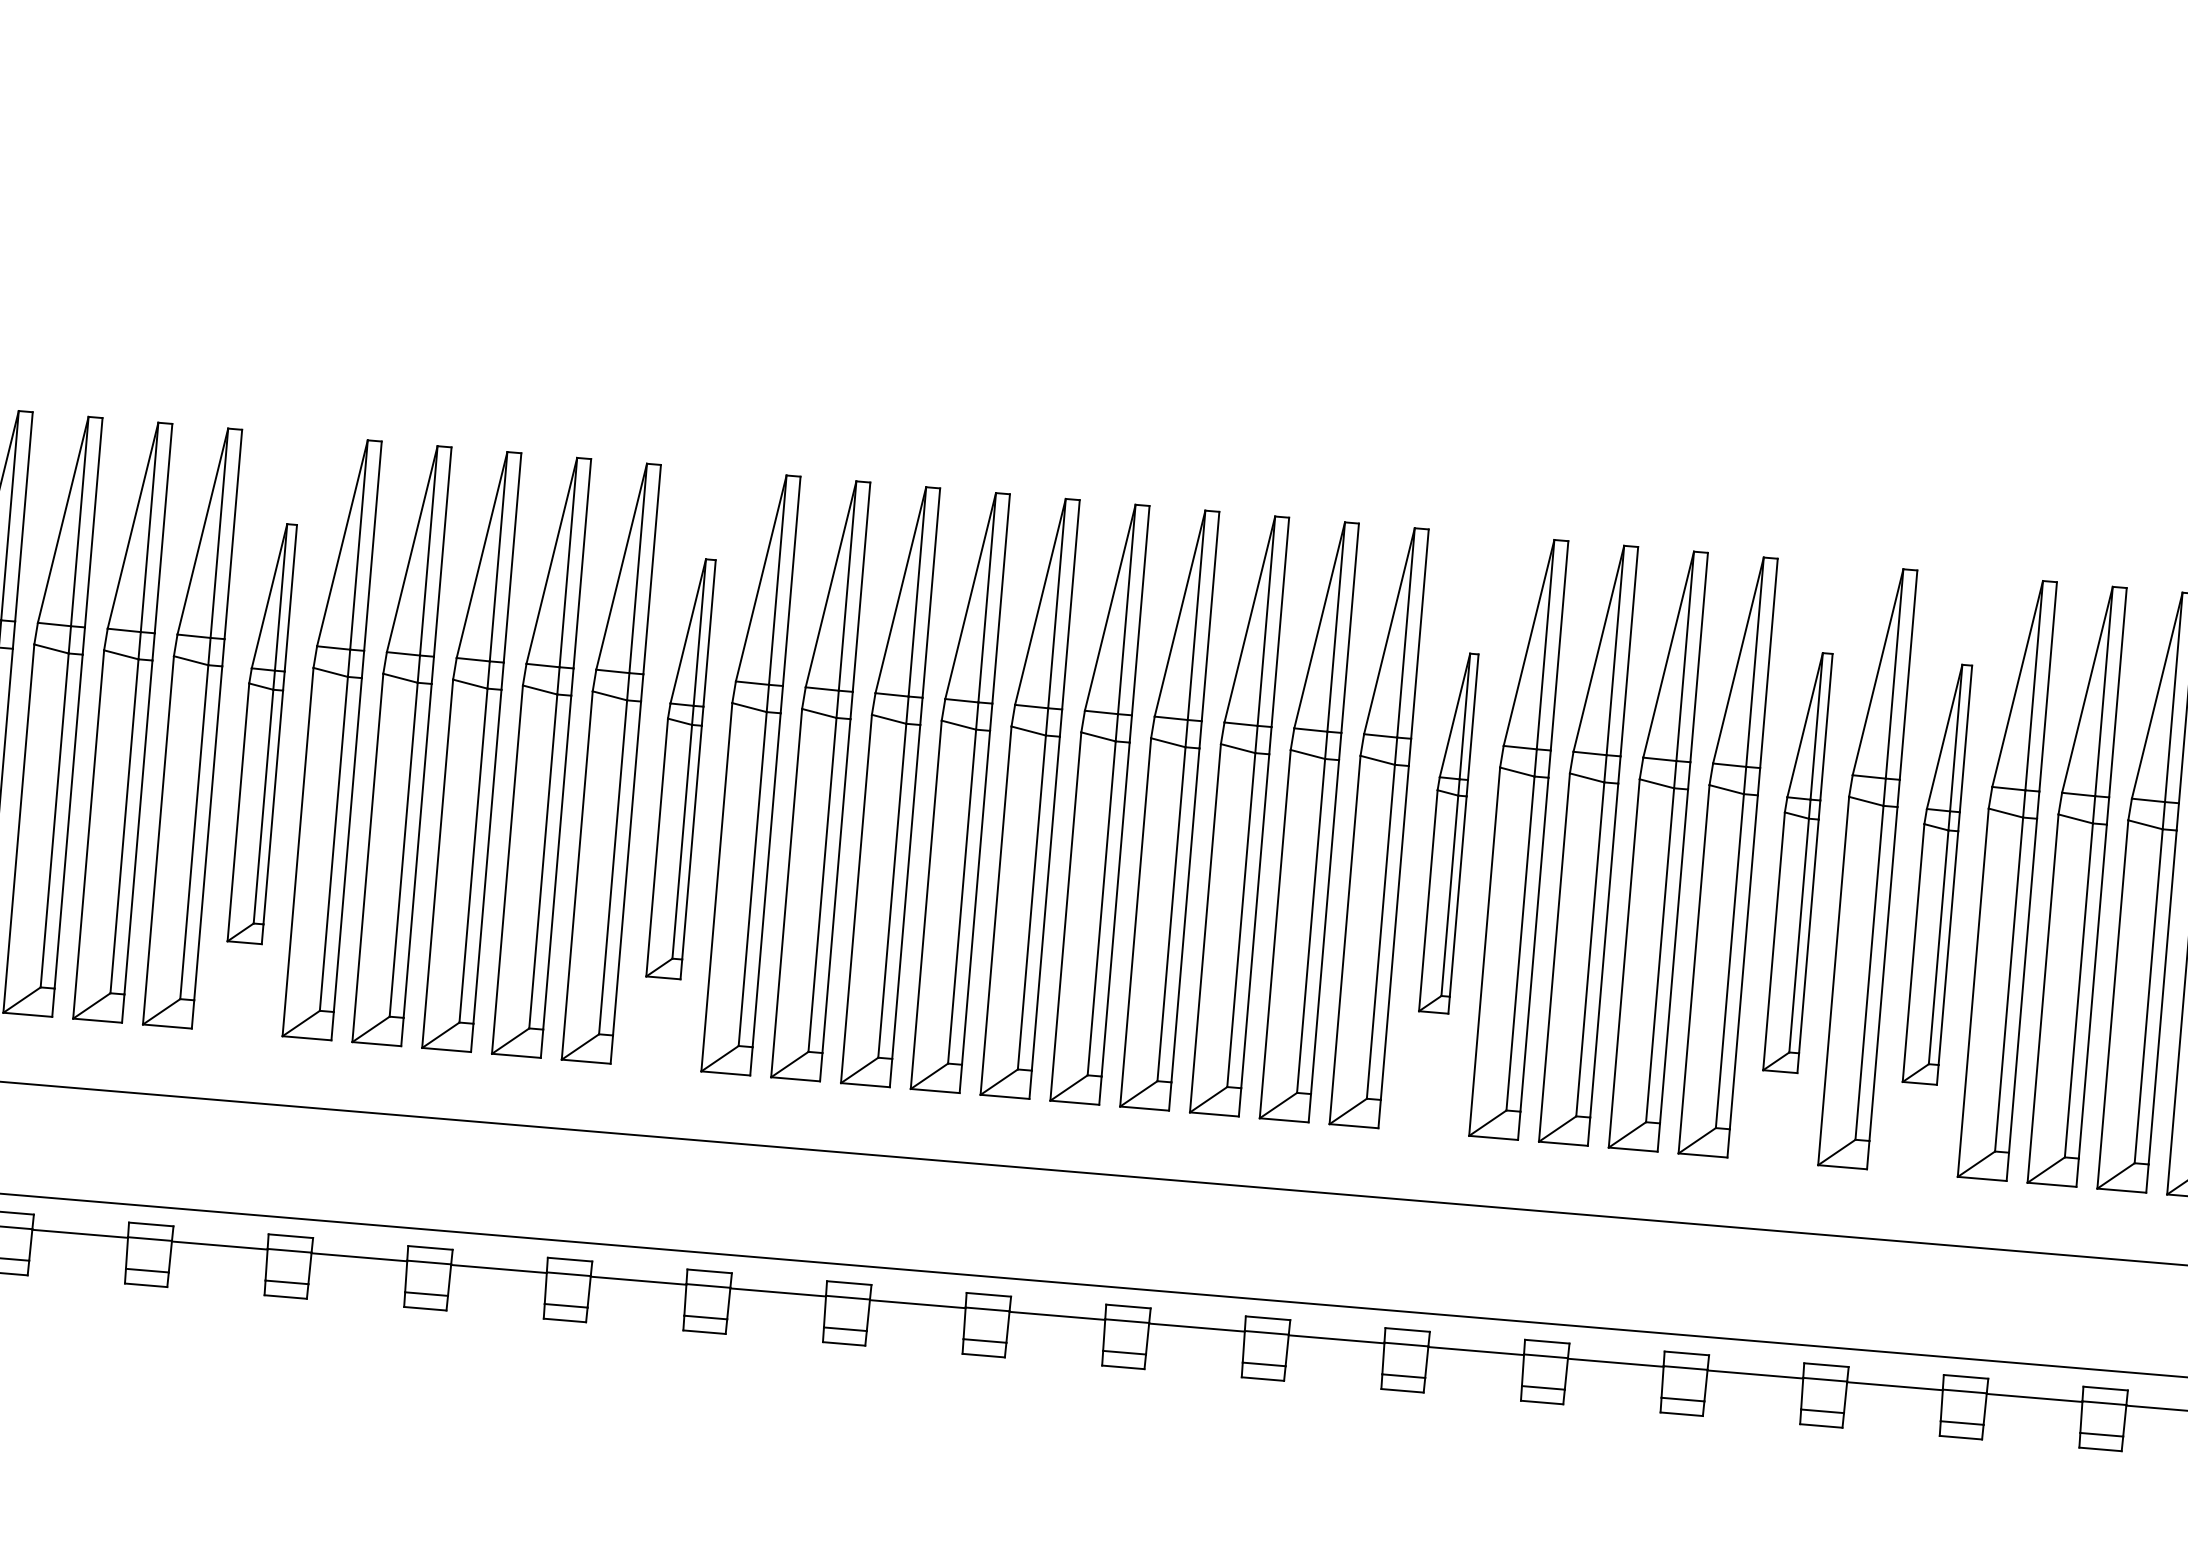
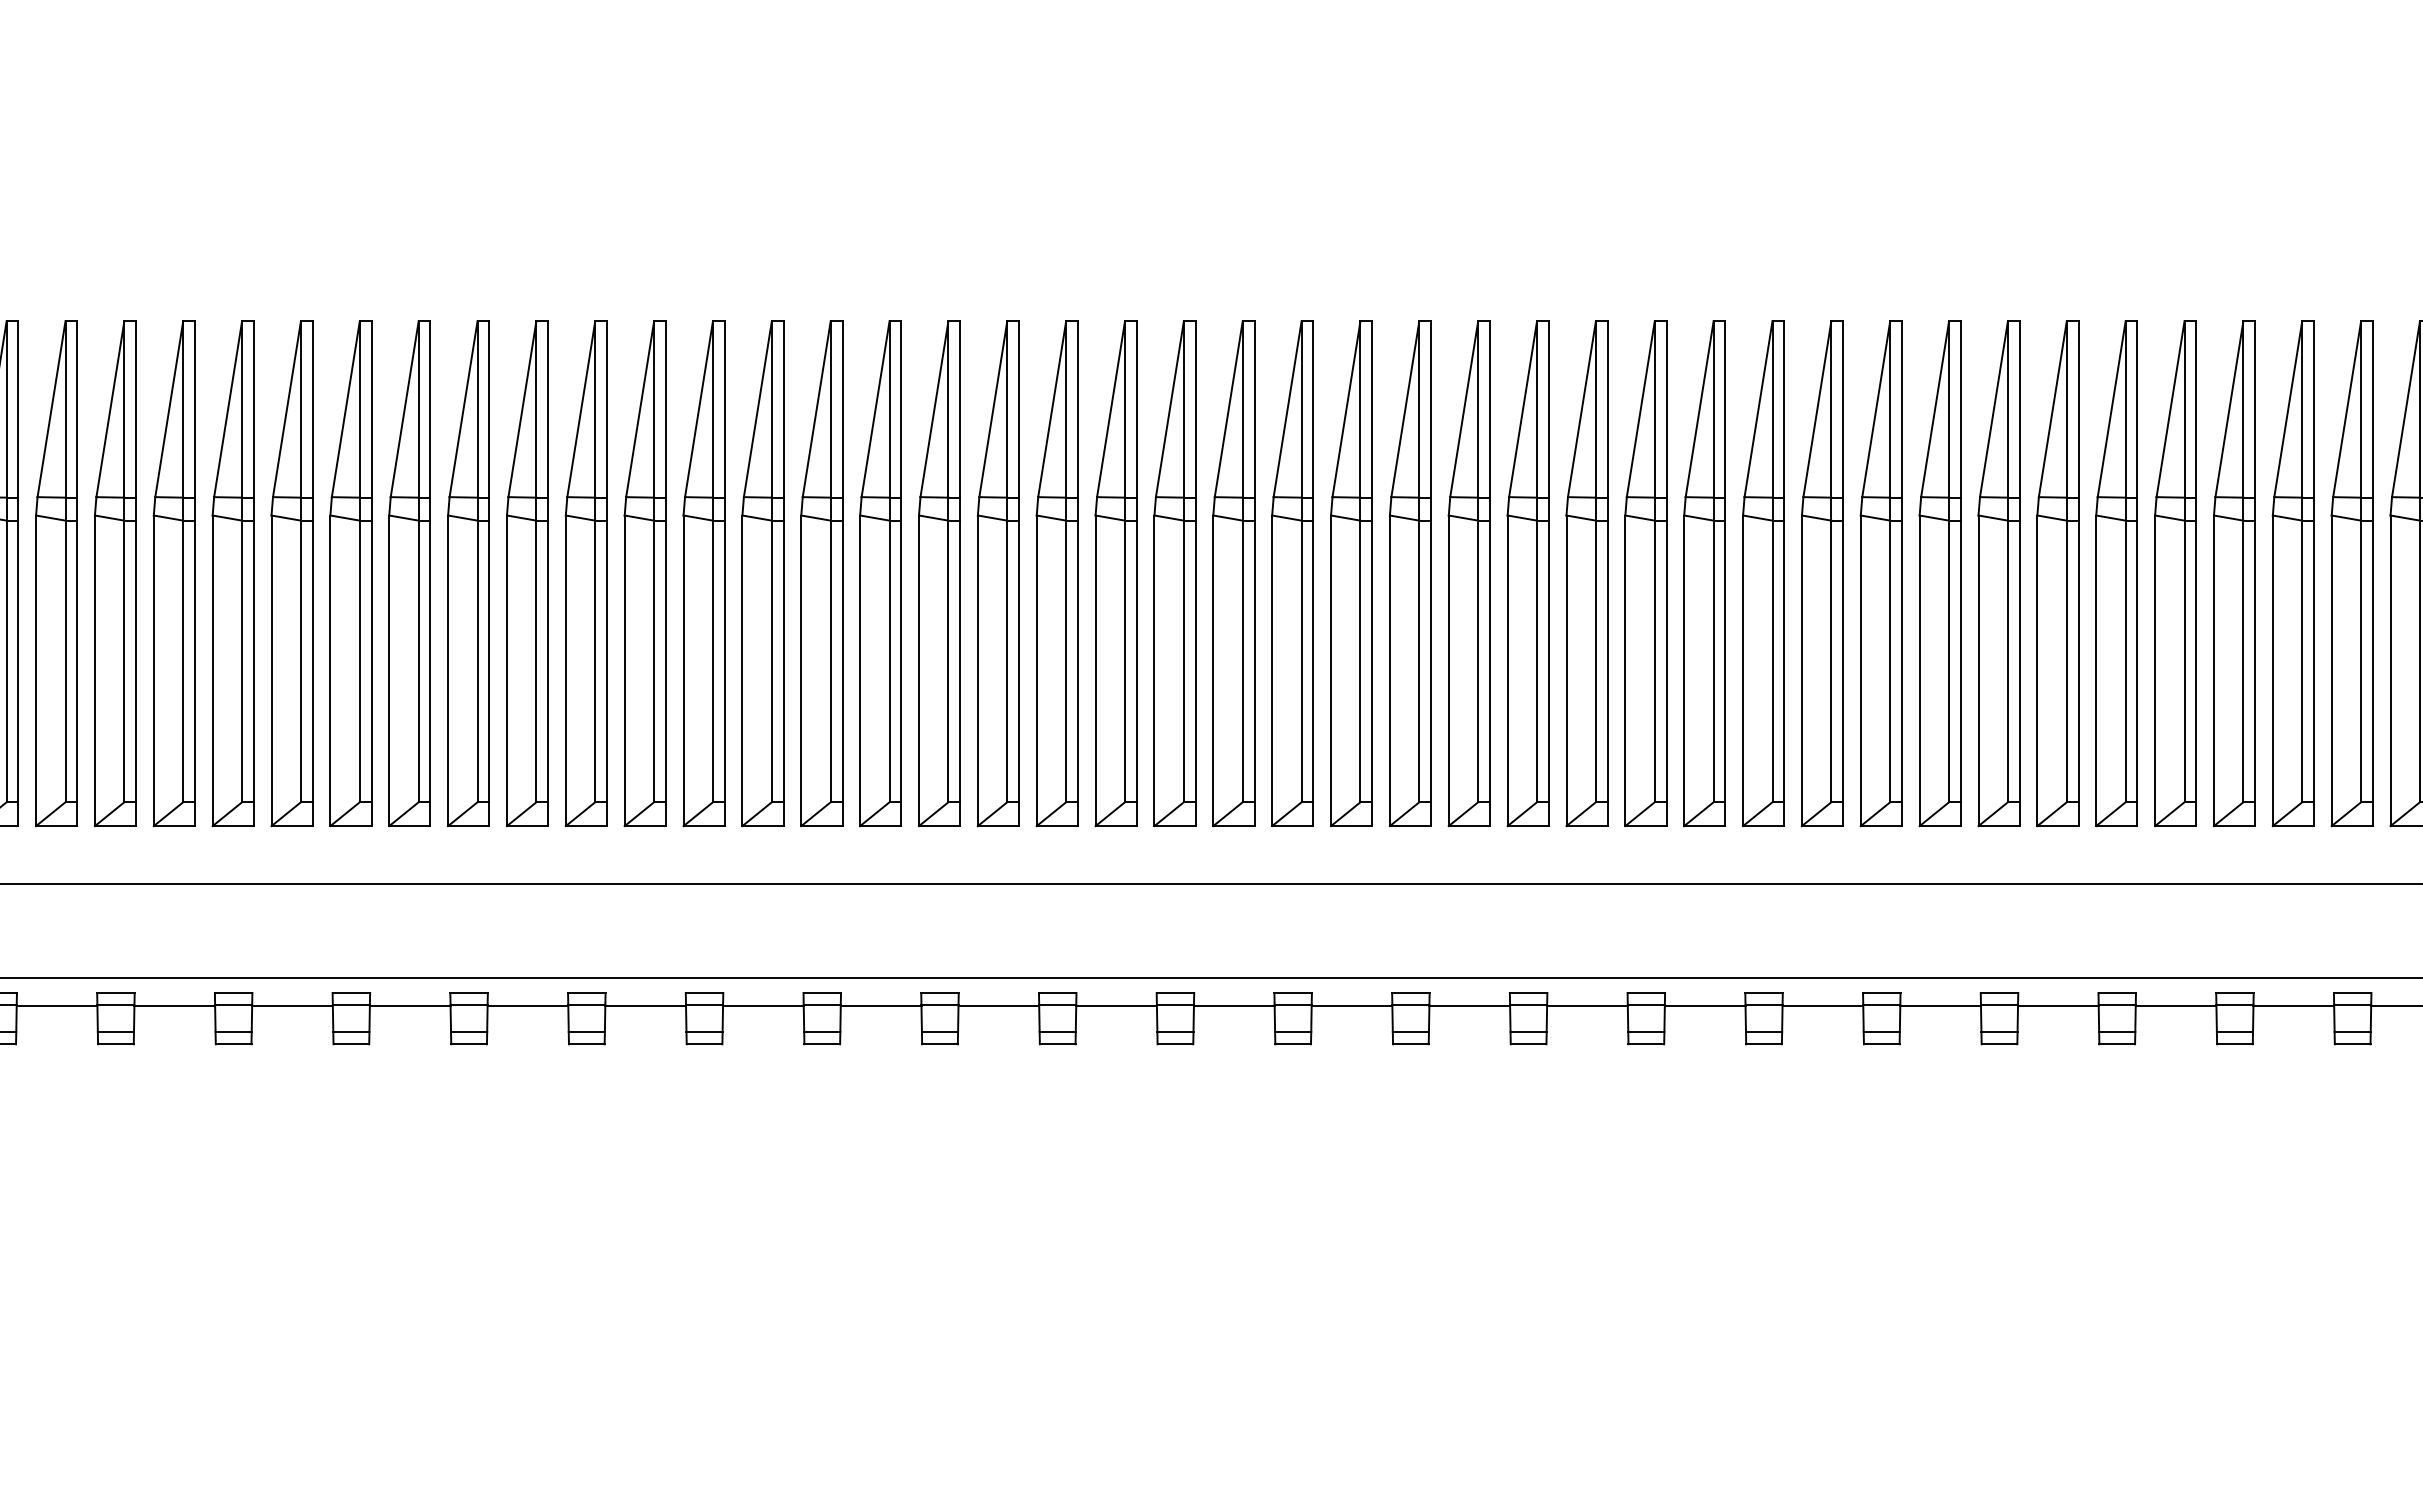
part: (261, 732) -> (291, 573), size x1.43
part: (680, 767) -> (644, 573), size x1.43
part: (1448, 832) -> (1292, 573), size x1.67
part: (1797, 861) -> (1586, 573), size x1.43
part: (1937, 873) -> (1704, 573), size x1.43

